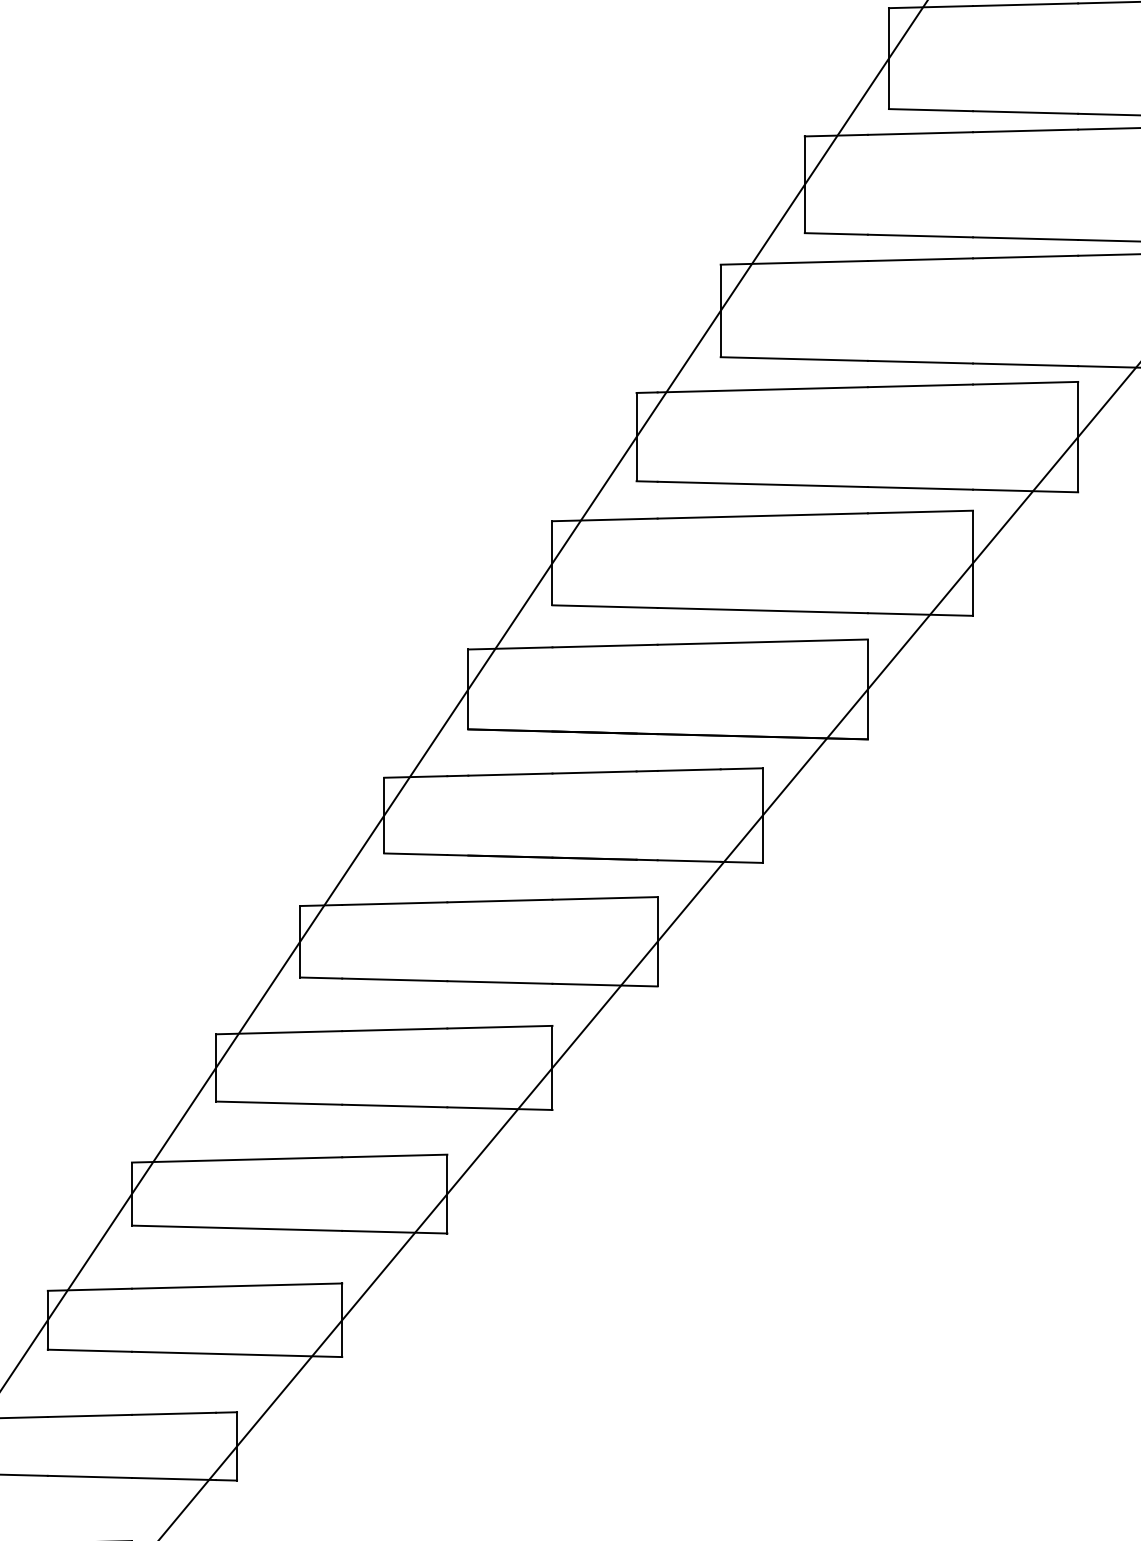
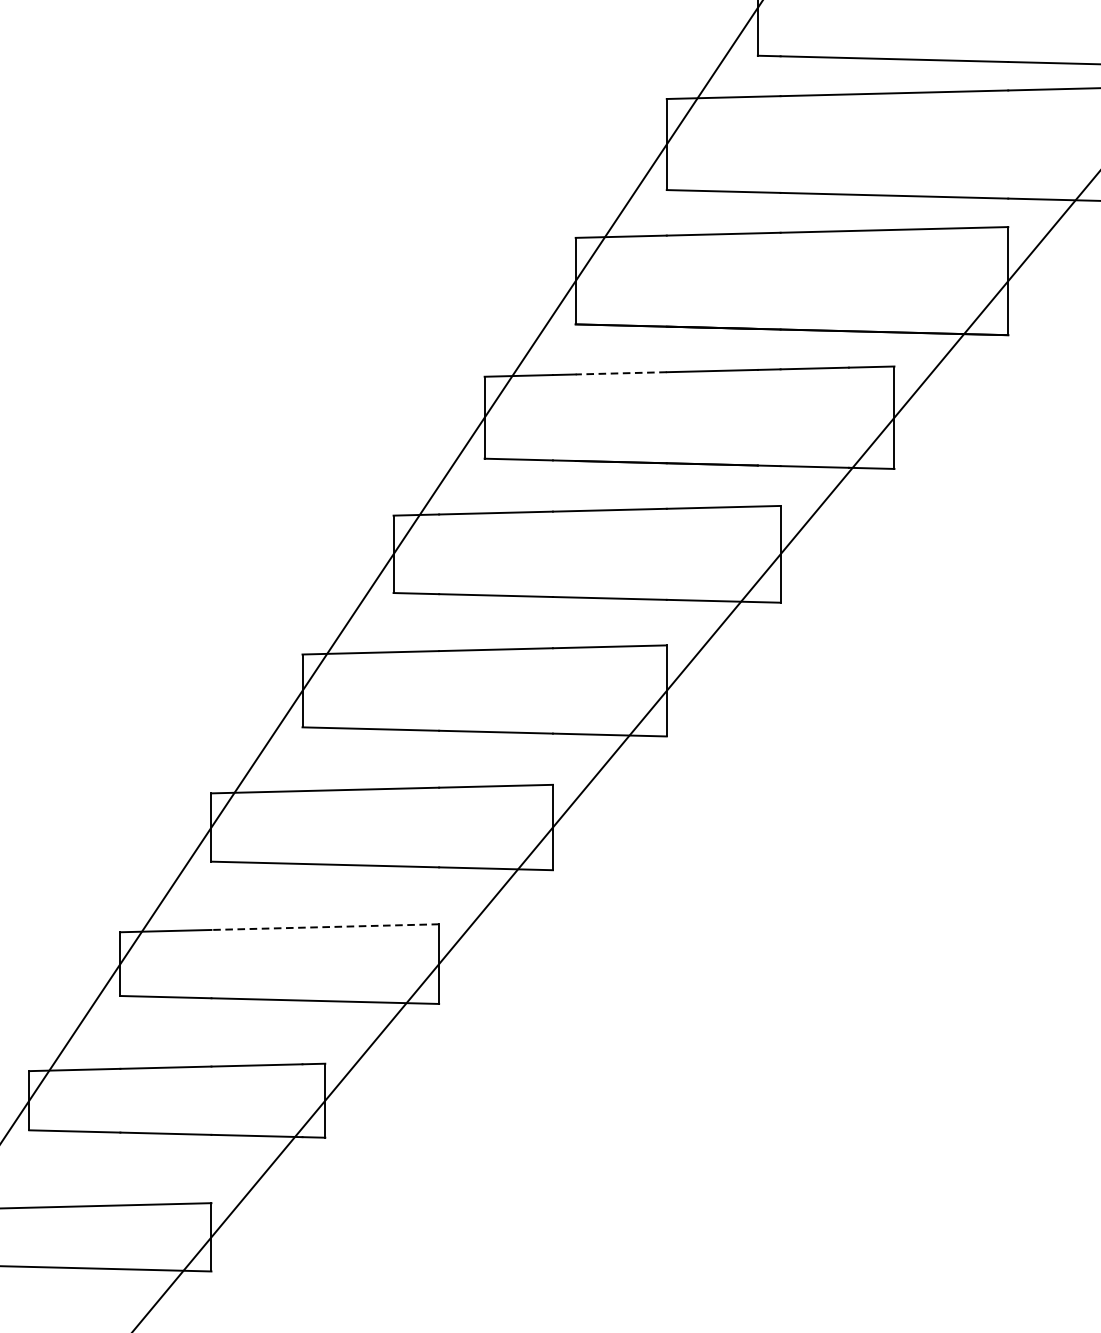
line: (509, 774) -> (620, 373), solid -> dashed
line: (236, 1286) -> (324, 927), solid -> dashed

